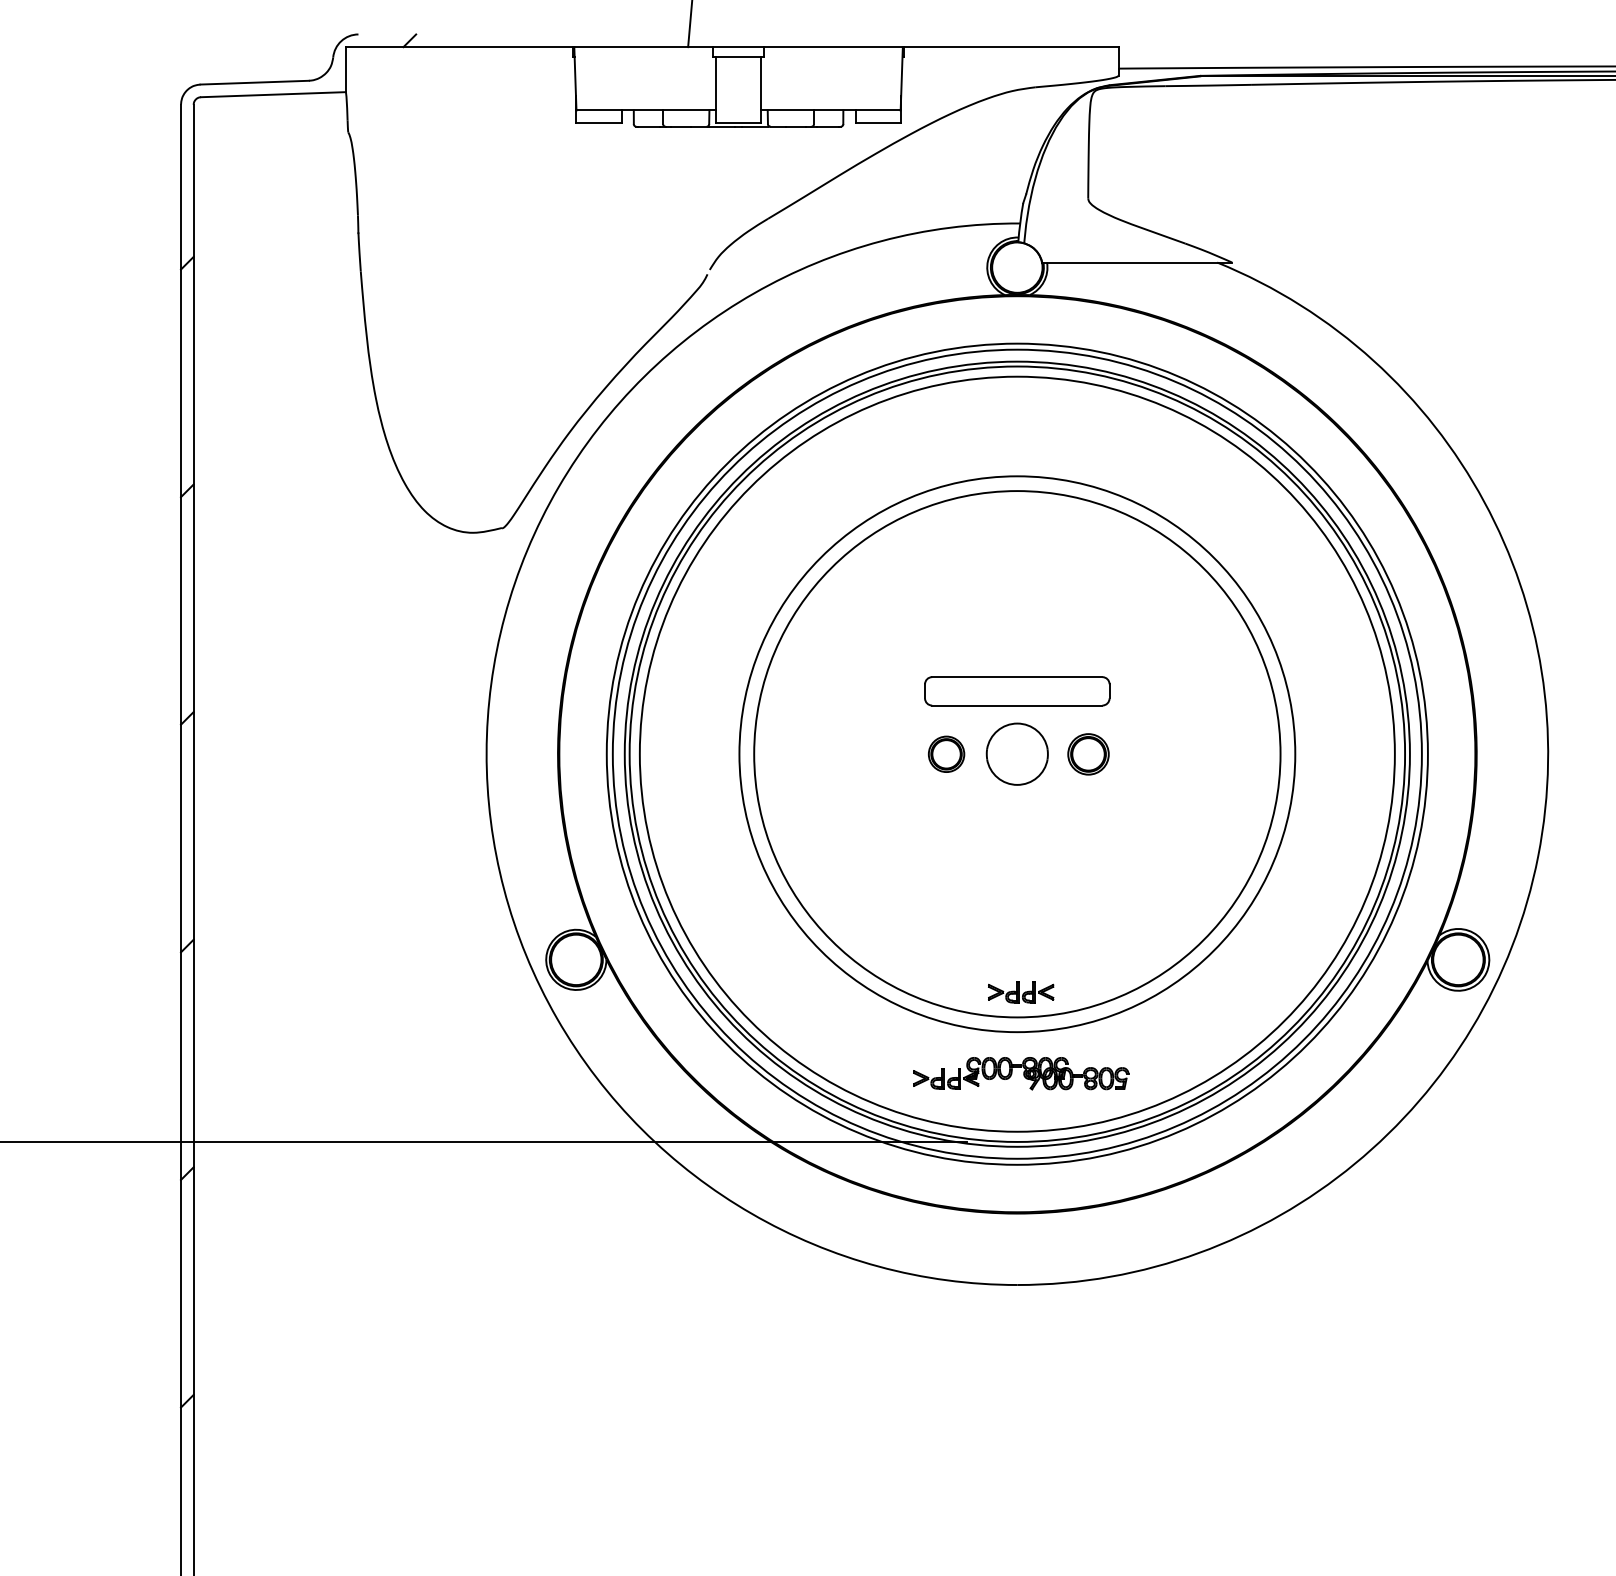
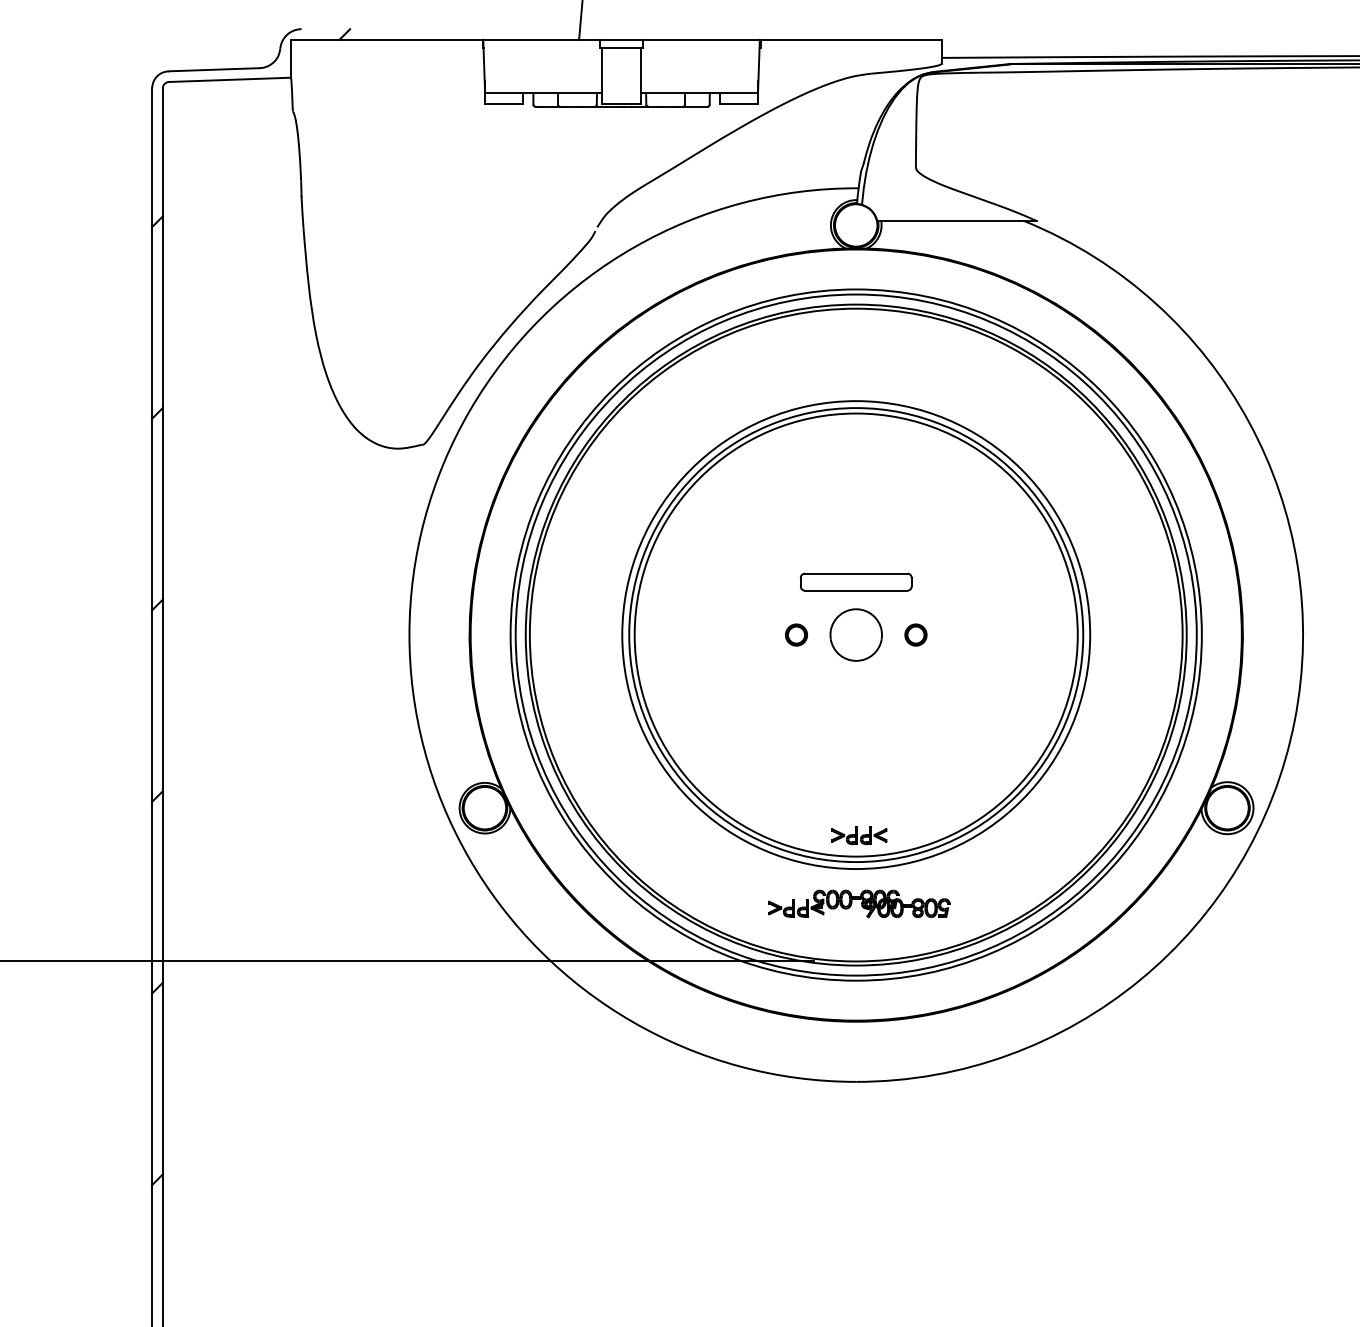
part: (1017, 691) -> (856, 582), size x0.71
part: (945, 753) -> (795, 634), size x0.71
circle: (1017, 753) -> (856, 634), size x0.71
part: (1087, 753) -> (915, 634), size x0.62

